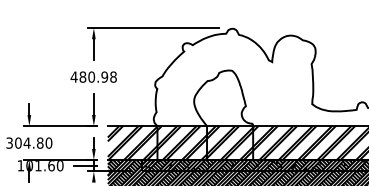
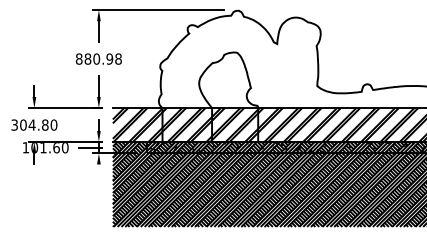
text: (73, 76) -> (78, 58), 480.98 -> 880.98

